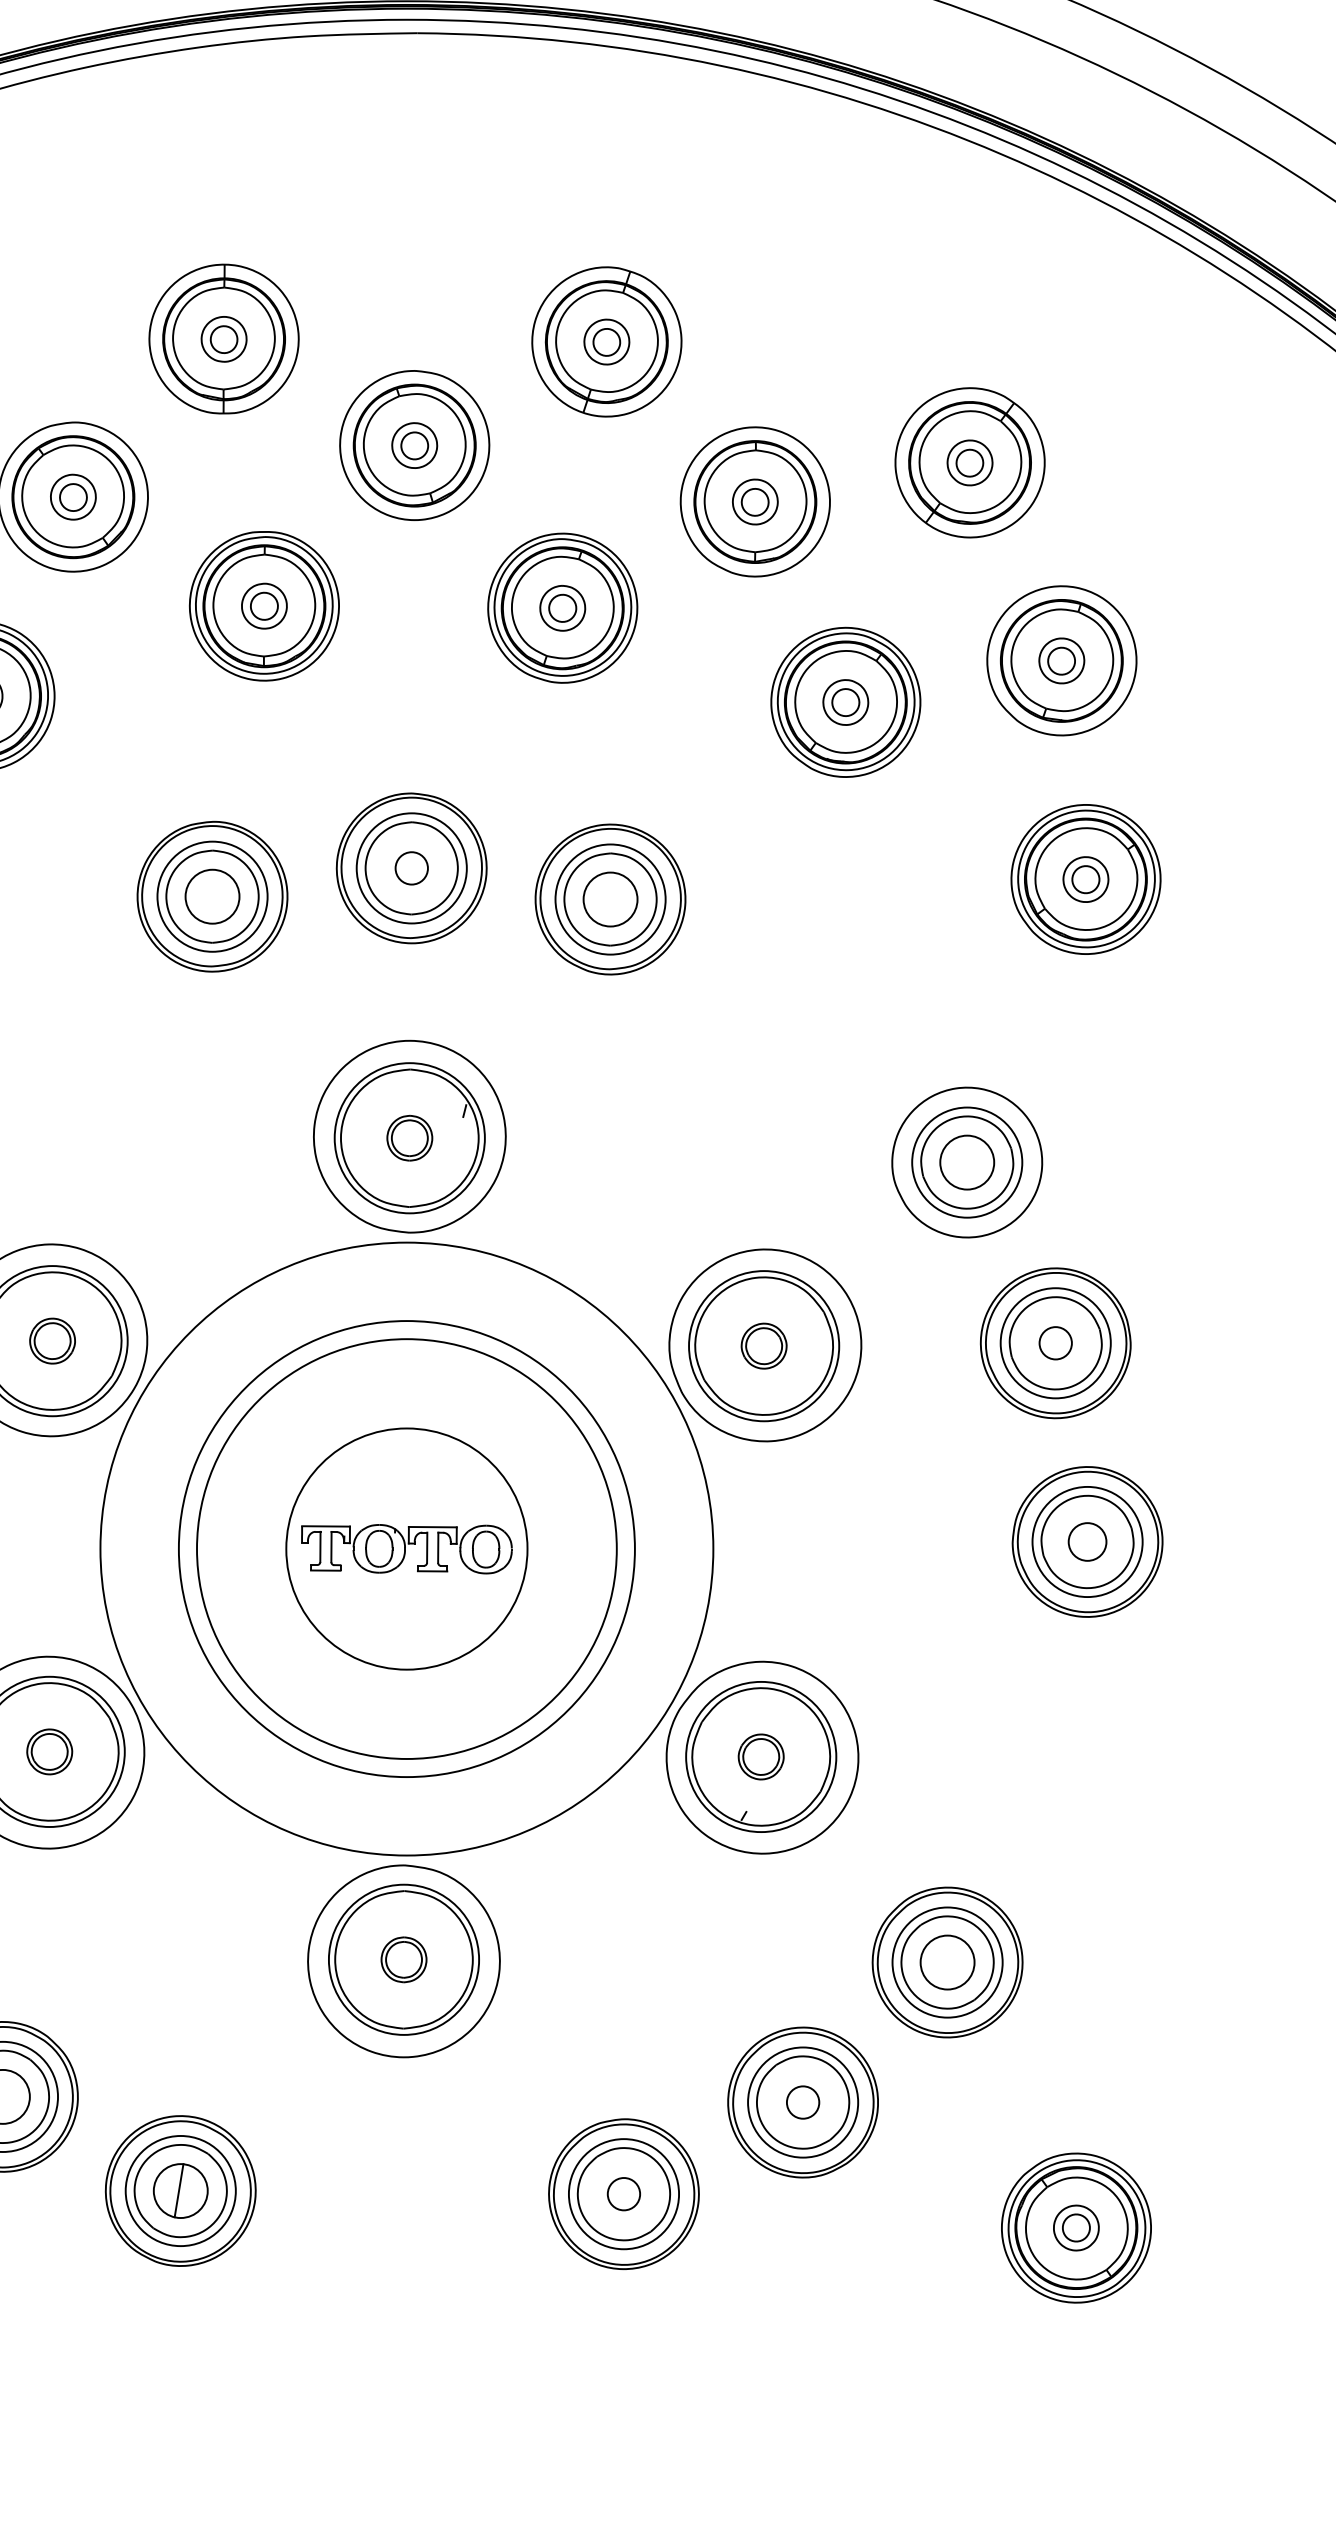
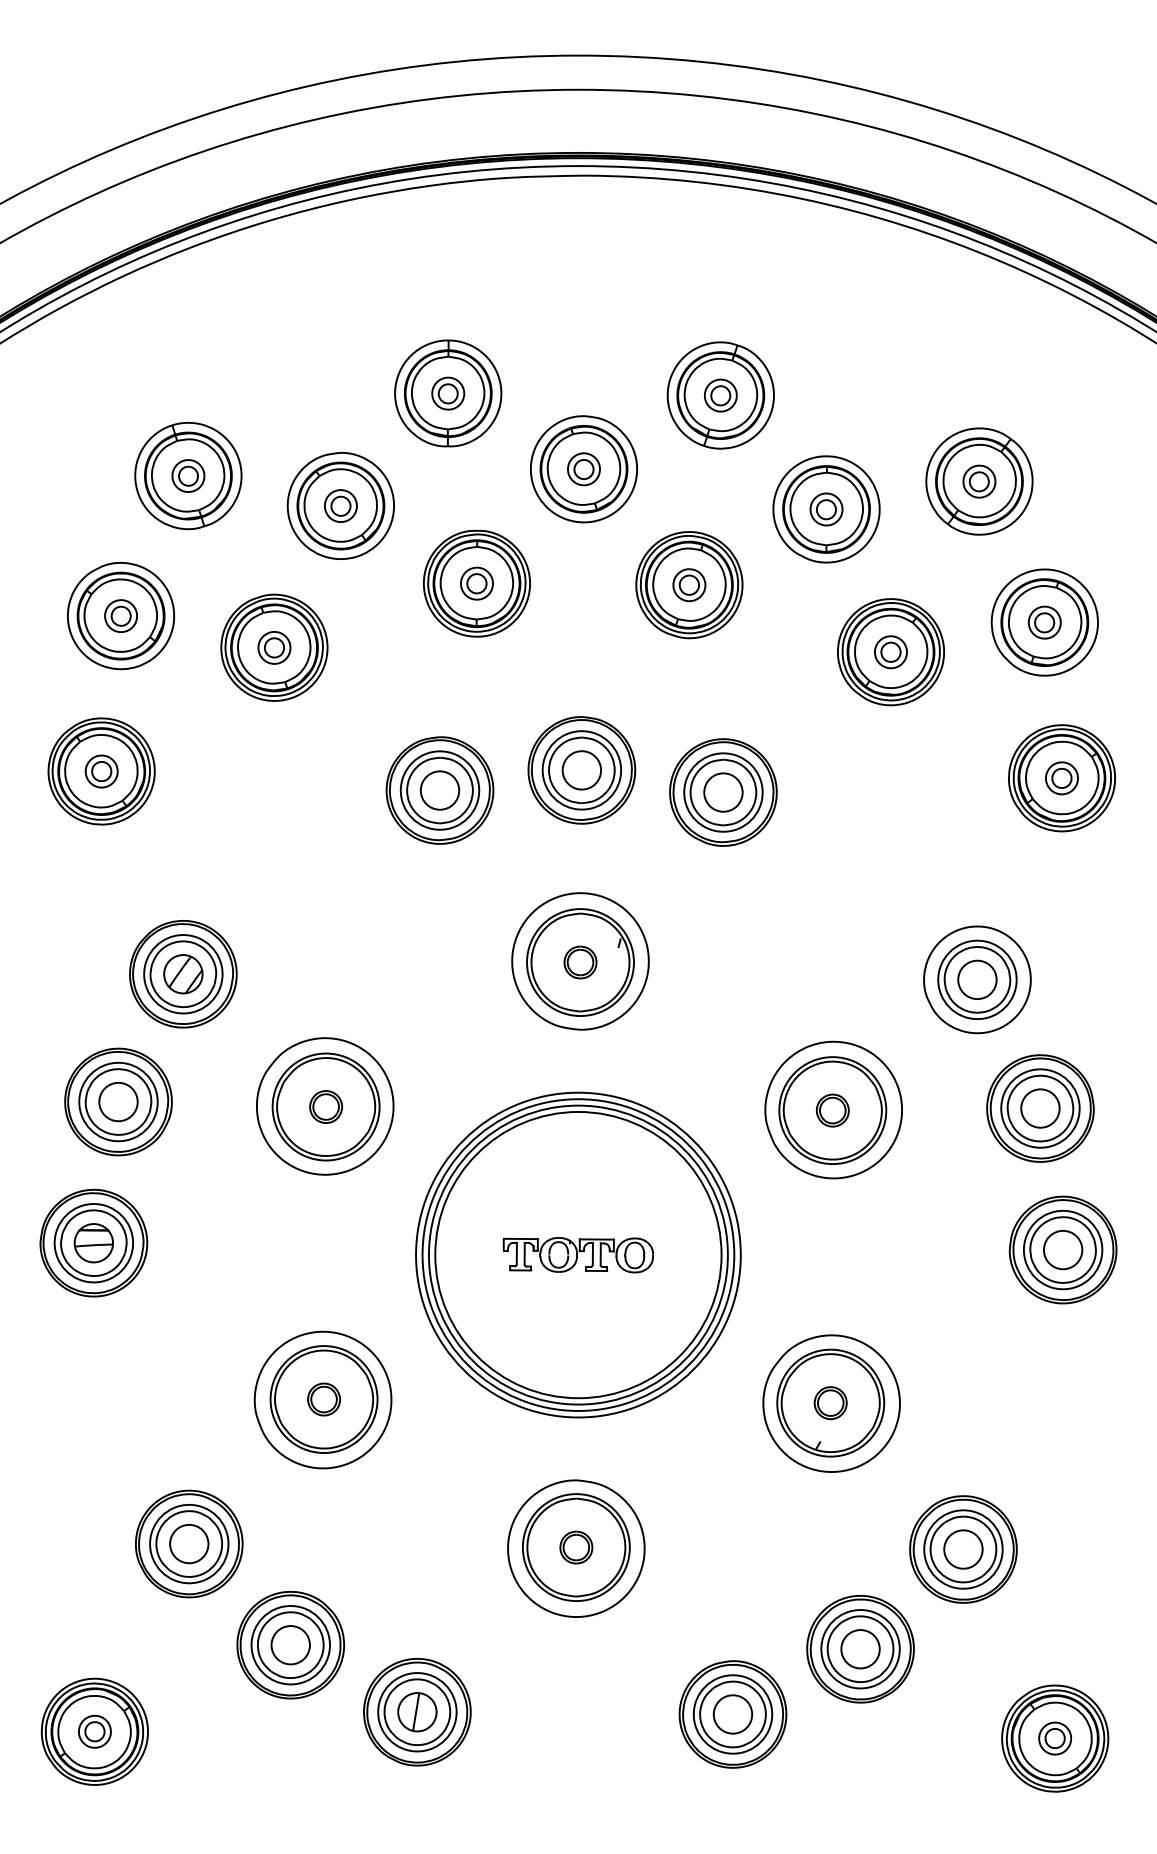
circle: (411, 868) -> (581, 770), size x1.67
circle: (1055, 1343) -> (1040, 1108), size x1.67
circle: (1086, 1541) -> (1062, 1249), size x1.43
circle: (407, 1548) -> (578, 1254), size x0.71
circle: (407, 1548) -> (578, 1254), size x1.67
circle: (803, 2102) -> (860, 1649), size x1.67
circle: (623, 2194) -> (732, 1714), size x1.67

